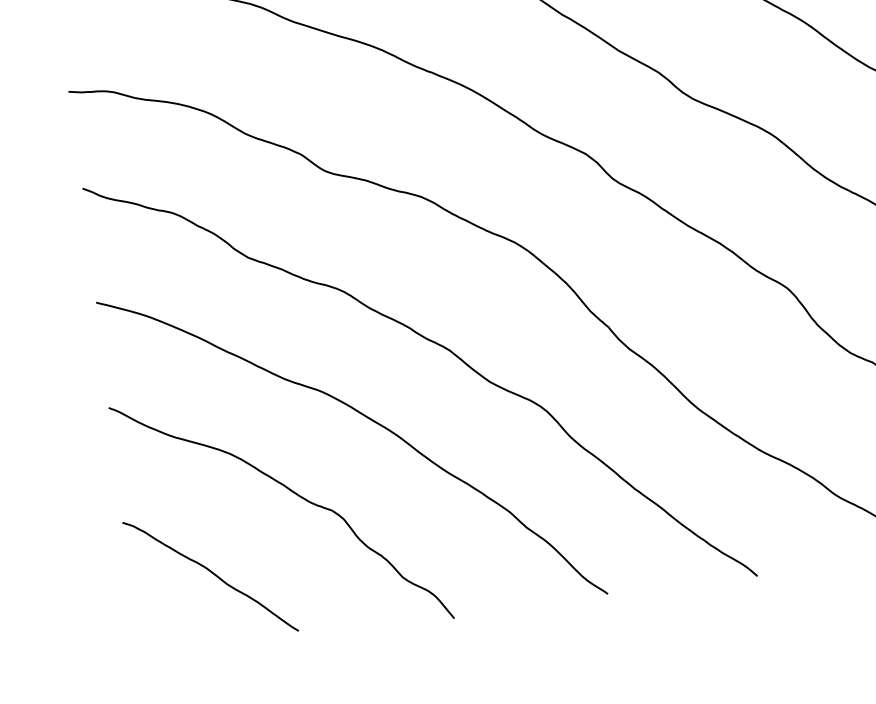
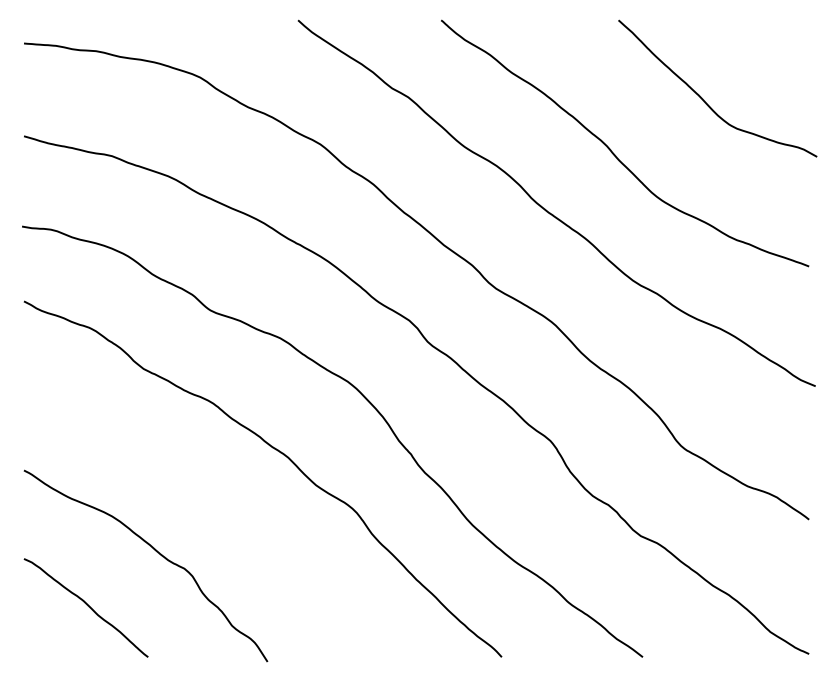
curve: (365, 418) -> (218, 501), removed

